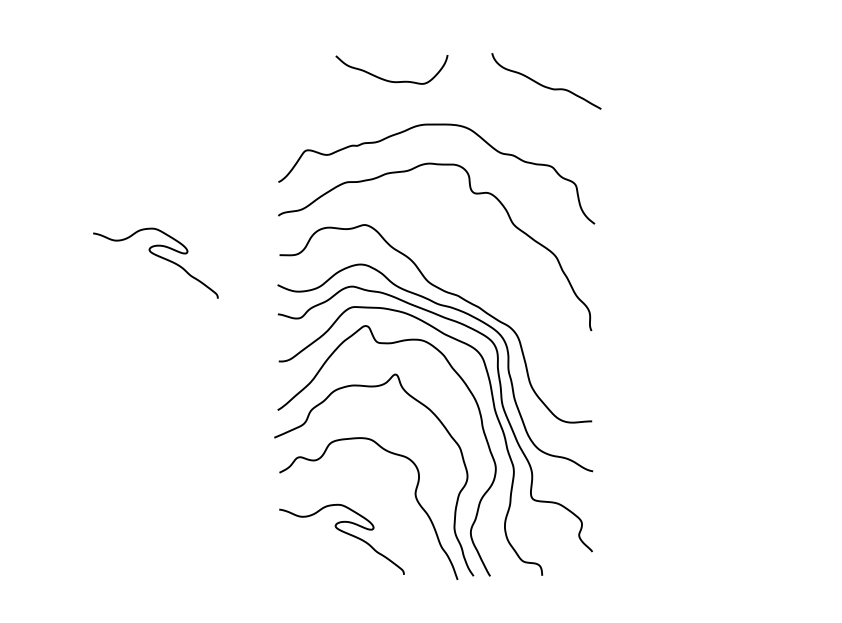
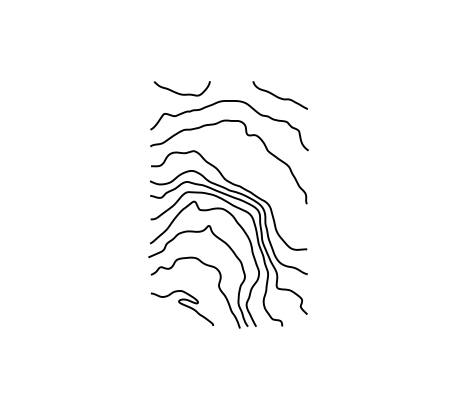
curve: (384, 77) -> (178, 92), moved
curve: (542, 83) -> (278, 96), moved
curve: (156, 257) -> (89, 167), removed

